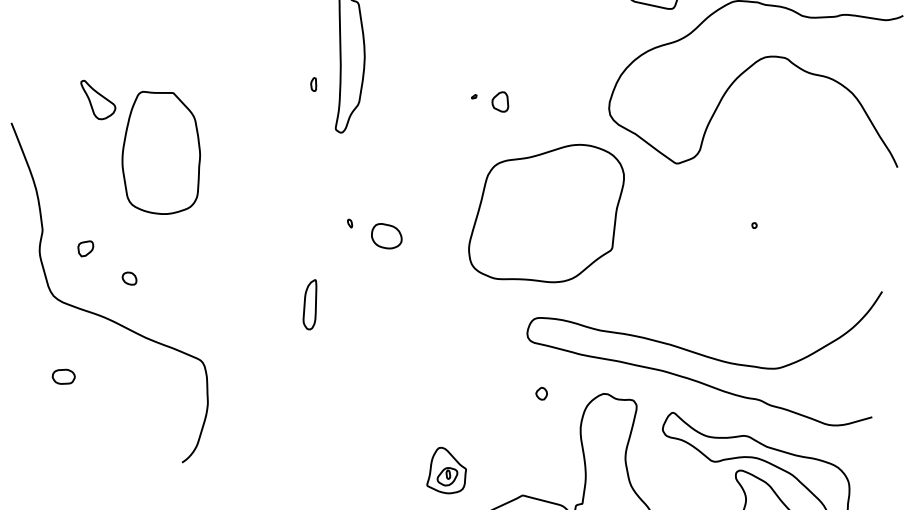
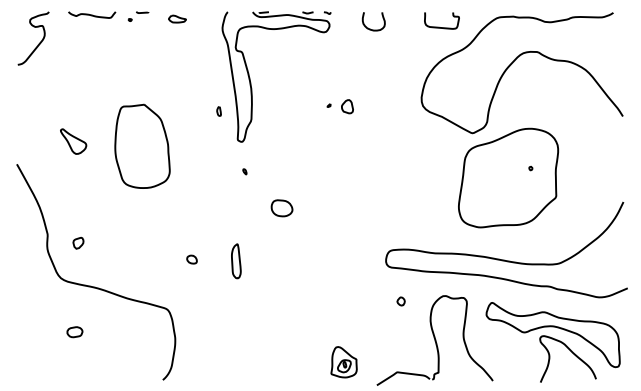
part: (163, 151) -> (142, 145), moved
part: (546, 211) -> (508, 177), moved
part: (349, 223) -> (244, 171), moved
part: (128, 278) -> (191, 259), moved

